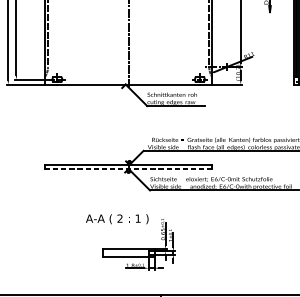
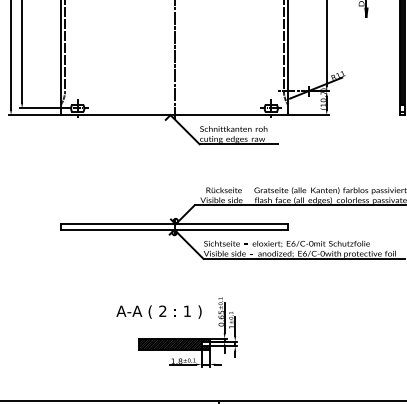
line: (128, 168) -> (174, 229), dashed -> solid
text: (116, 218) -> (158, 311), moved
hatch: (128, 252) -> (174, 343), added

